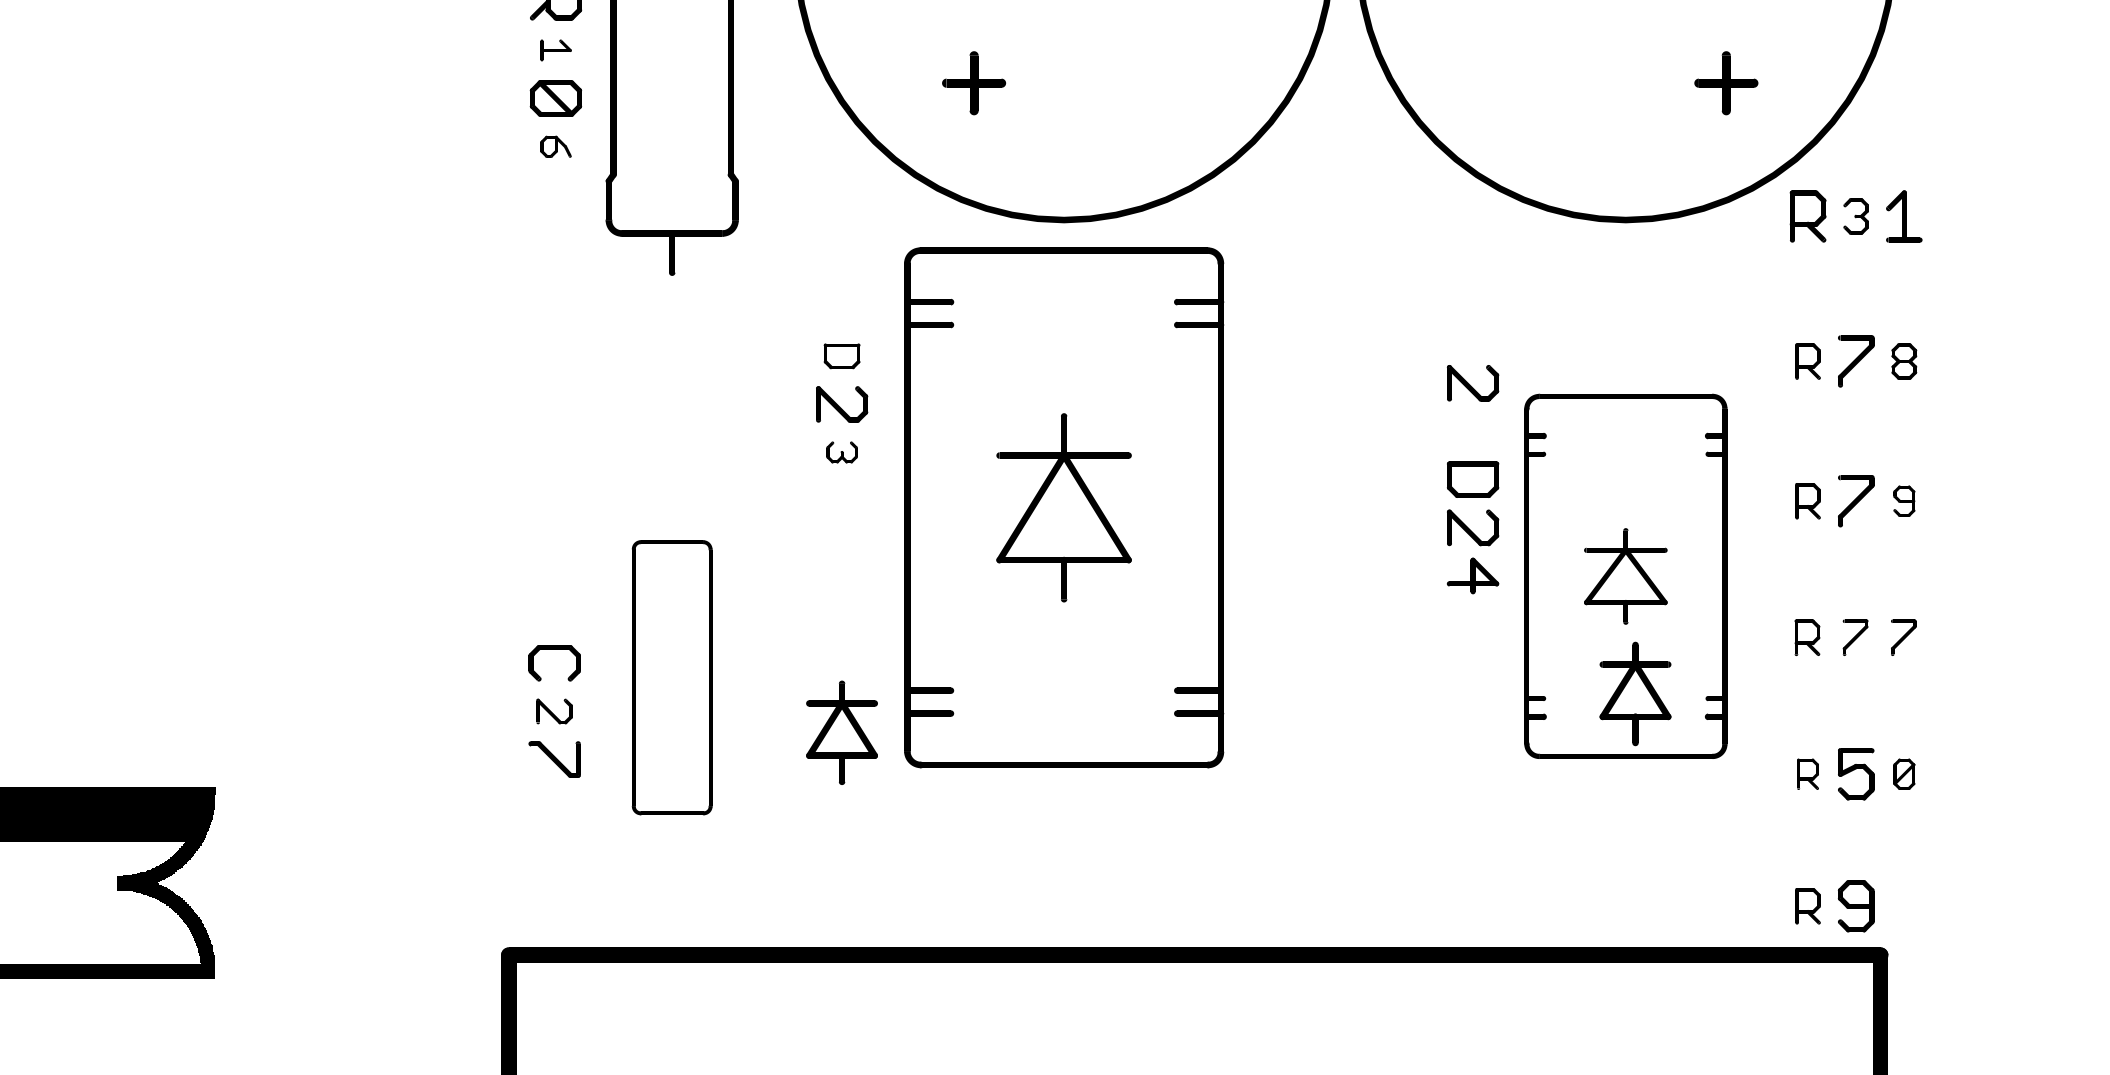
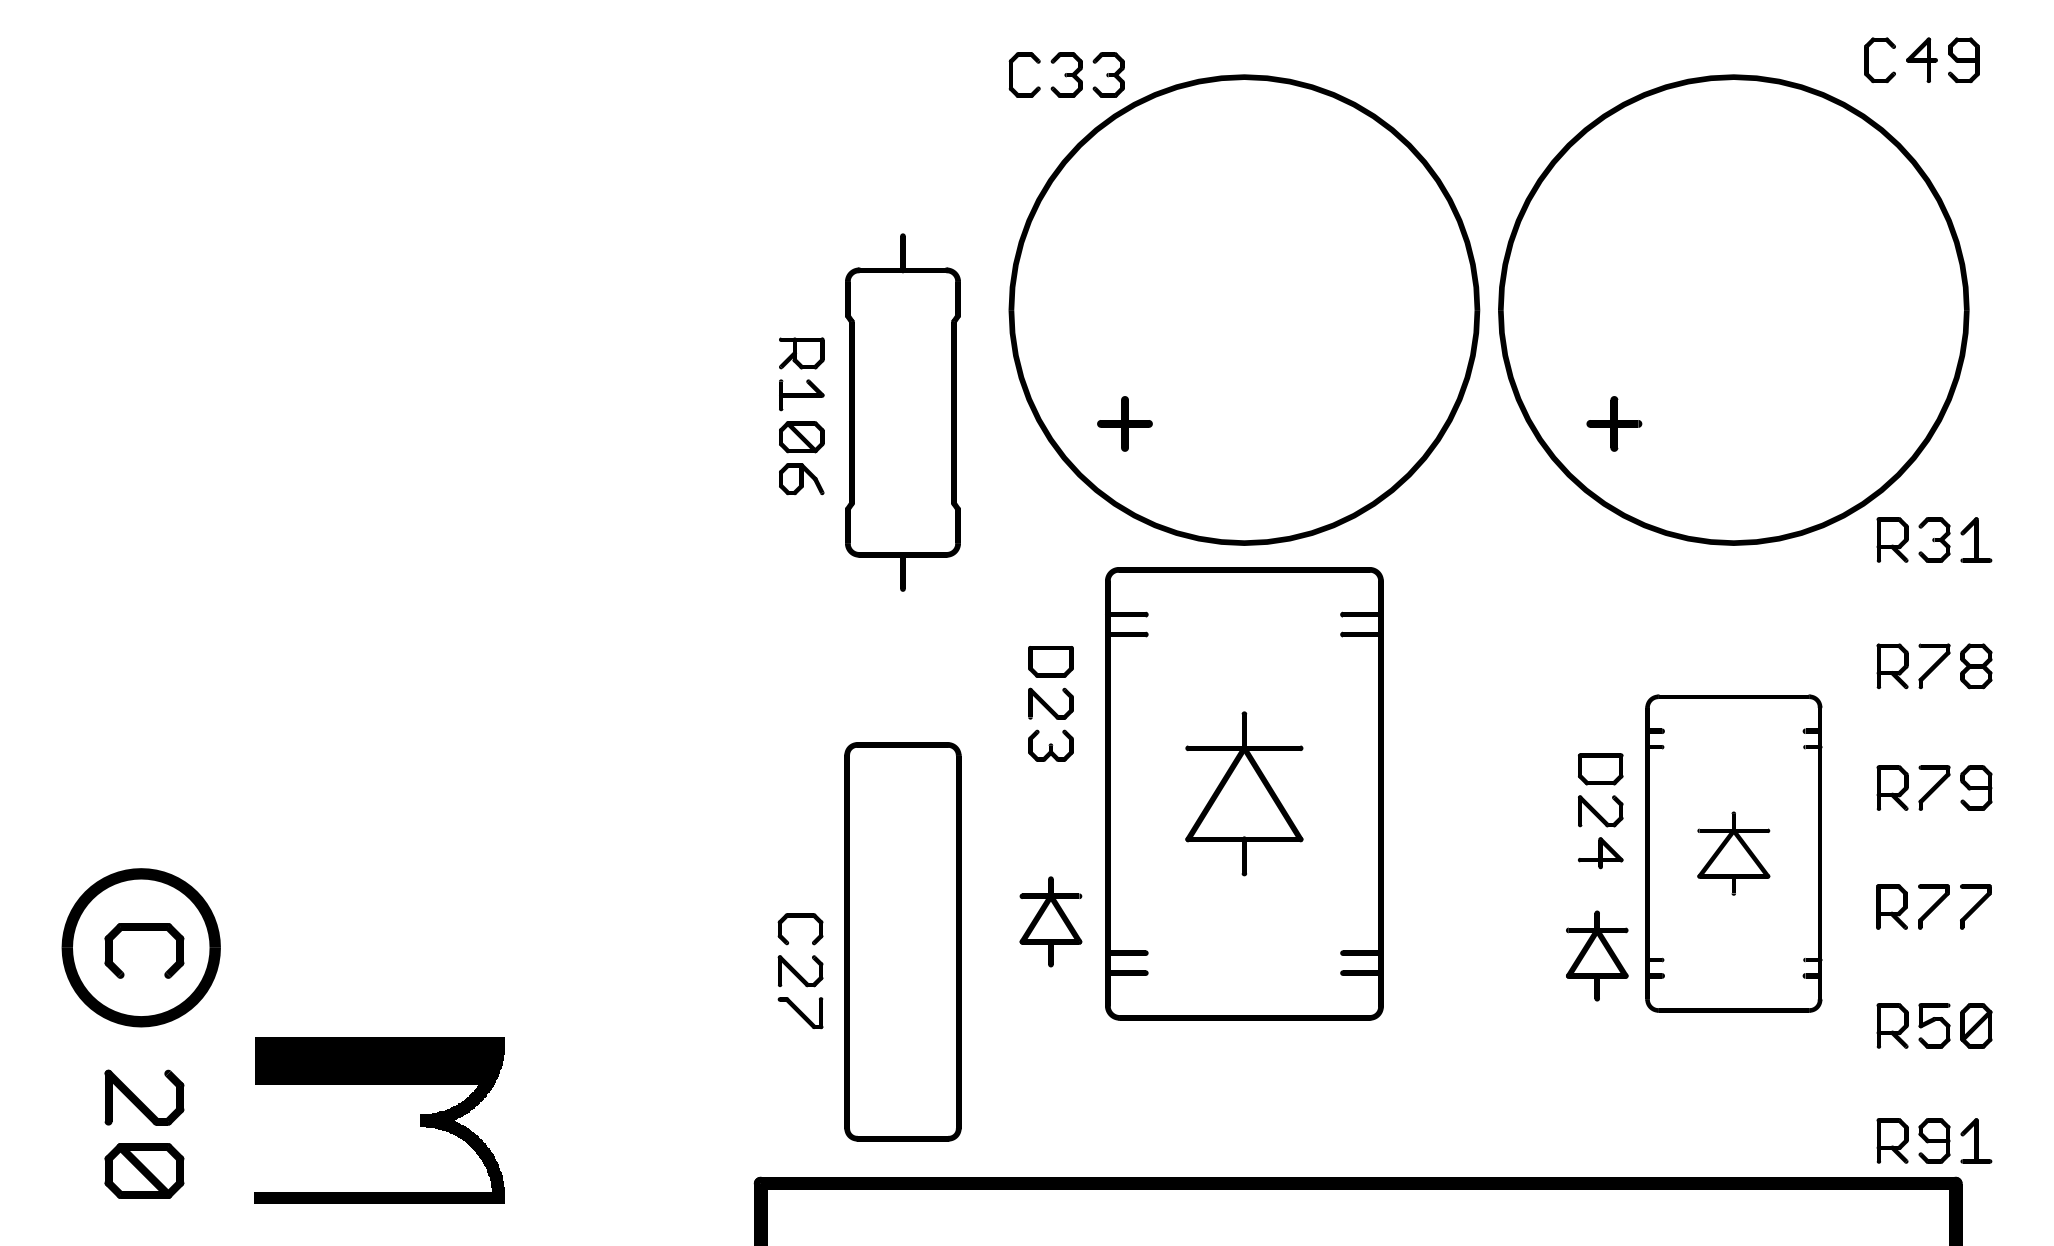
part: (555, 50) -> (801, 395), size x1.67
part: (973, 82) -> (1124, 423), moved
part: (1726, 82) -> (1614, 423), moved
part: (555, 147) -> (801, 479), size x1.67
part: (1856, 215) -> (1934, 539), size x1.43
part: (841, 355) -> (1050, 661), size x1.43
part: (1807, 361) -> (1892, 666), size x1.43
part: (1904, 361) -> (1976, 666), size x1.43
part: (1472, 383) -> (1600, 685), removed
part: (841, 452) -> (1050, 745), size x1.67
part: (1807, 500) -> (1892, 787), size x1.43
part: (1904, 500) -> (1976, 787), size x1.67
part: (1806, 637) -> (1891, 906), size x1.43
part: (1855, 637) -> (1933, 906), size x1.43
part: (1903, 637) -> (1975, 906), size x1.43
part: (671, 677) -> (902, 941), size x1.67
part: (1635, 693) -> (1597, 955), moved
part: (554, 711) -> (800, 971), size x1.43
part: (841, 732) -> (1050, 921), moved
part: (1807, 773) -> (1892, 1025), size x1.67
part: (1904, 773) -> (1976, 1025), size x1.67
part: (1807, 905) -> (1892, 1140), size x1.43
part: (1904, 905) -> (1976, 1140), added

